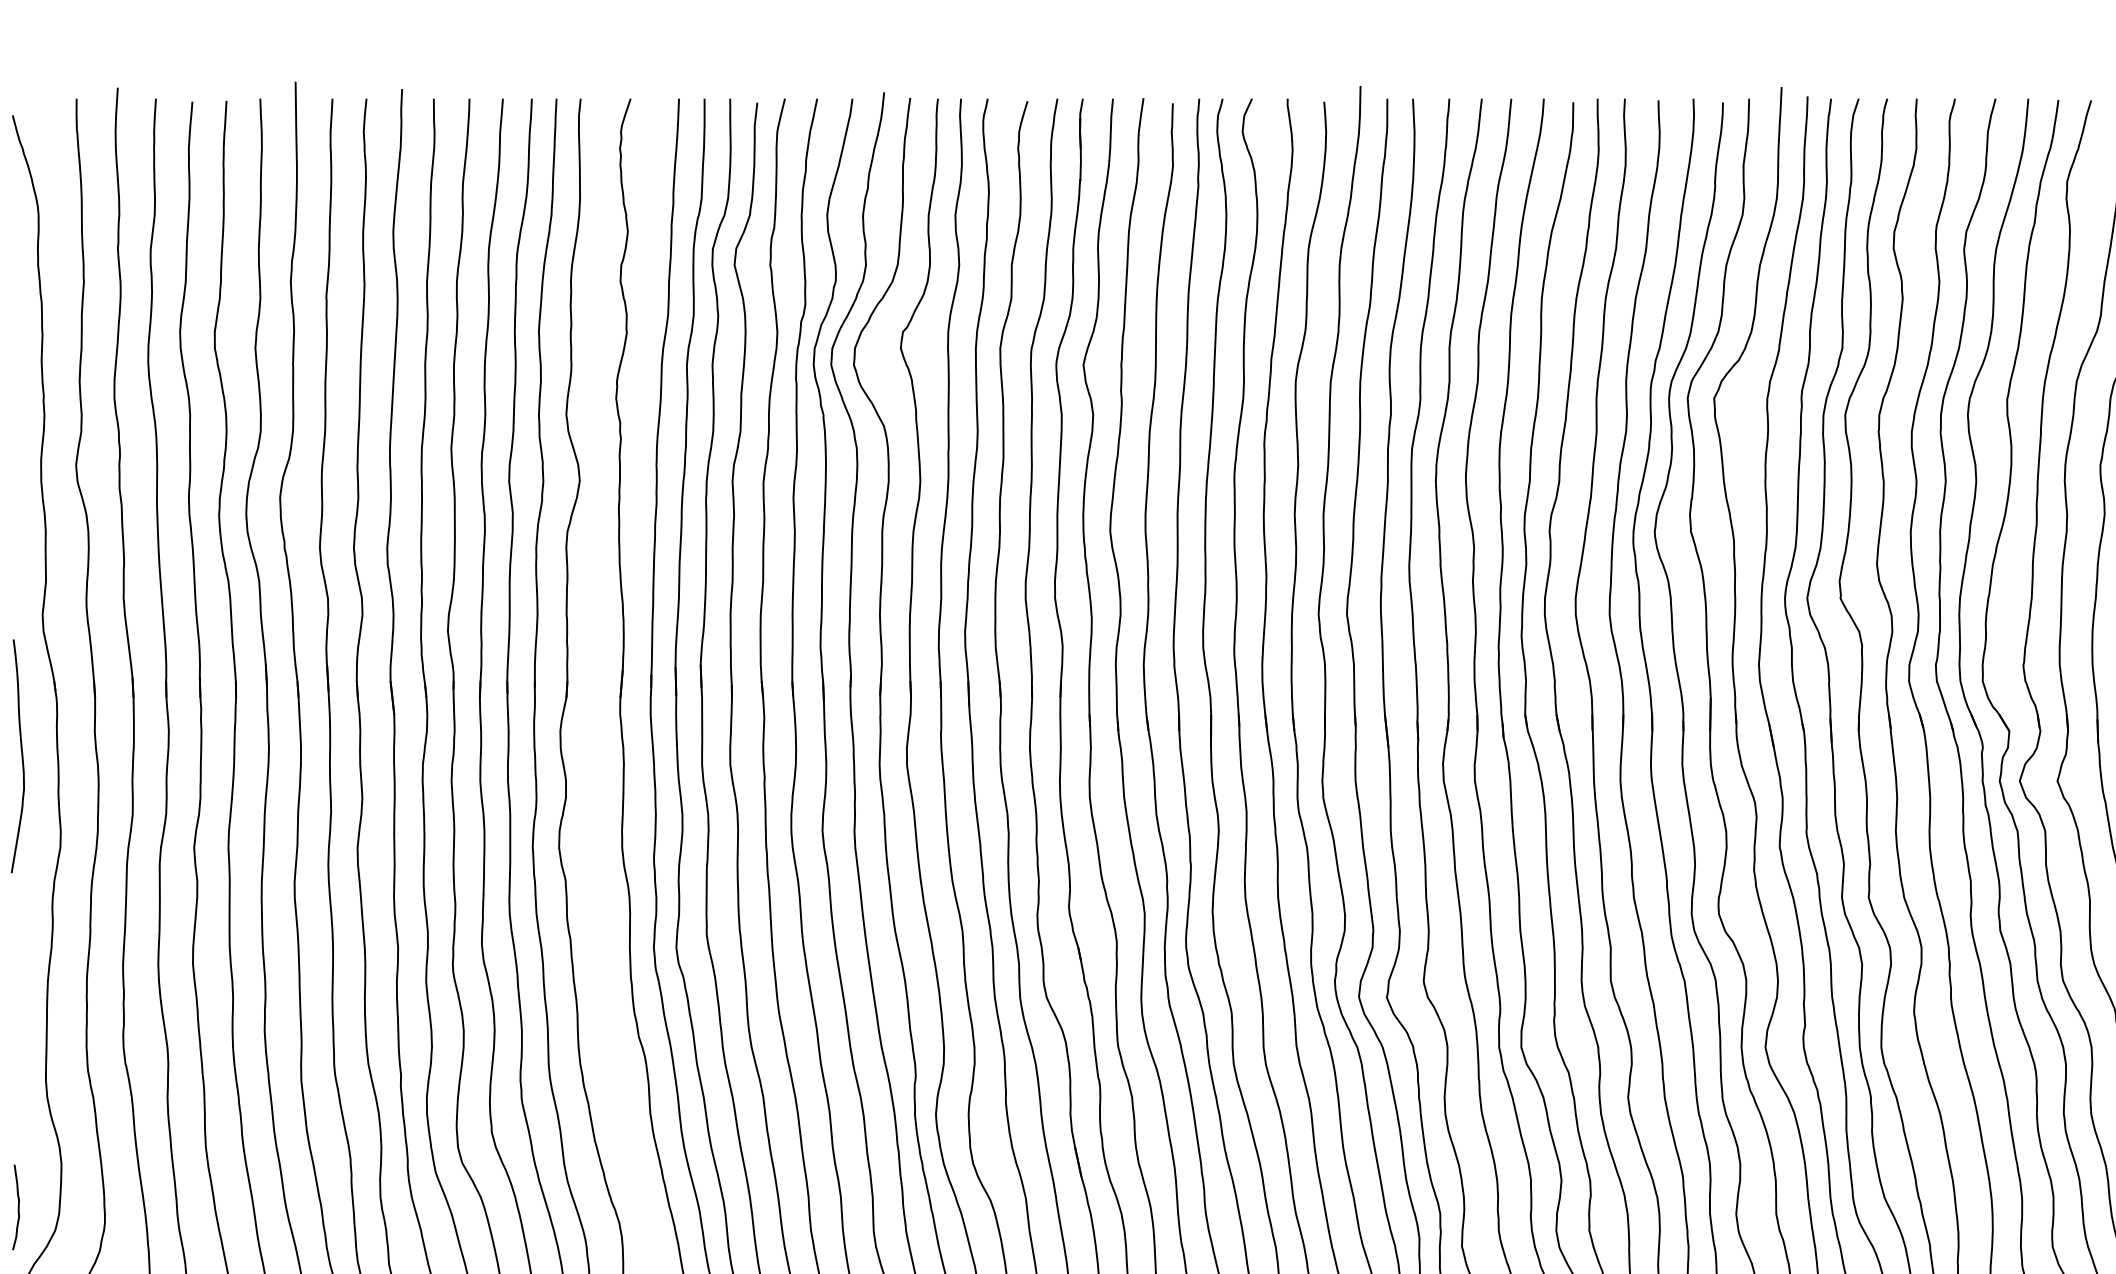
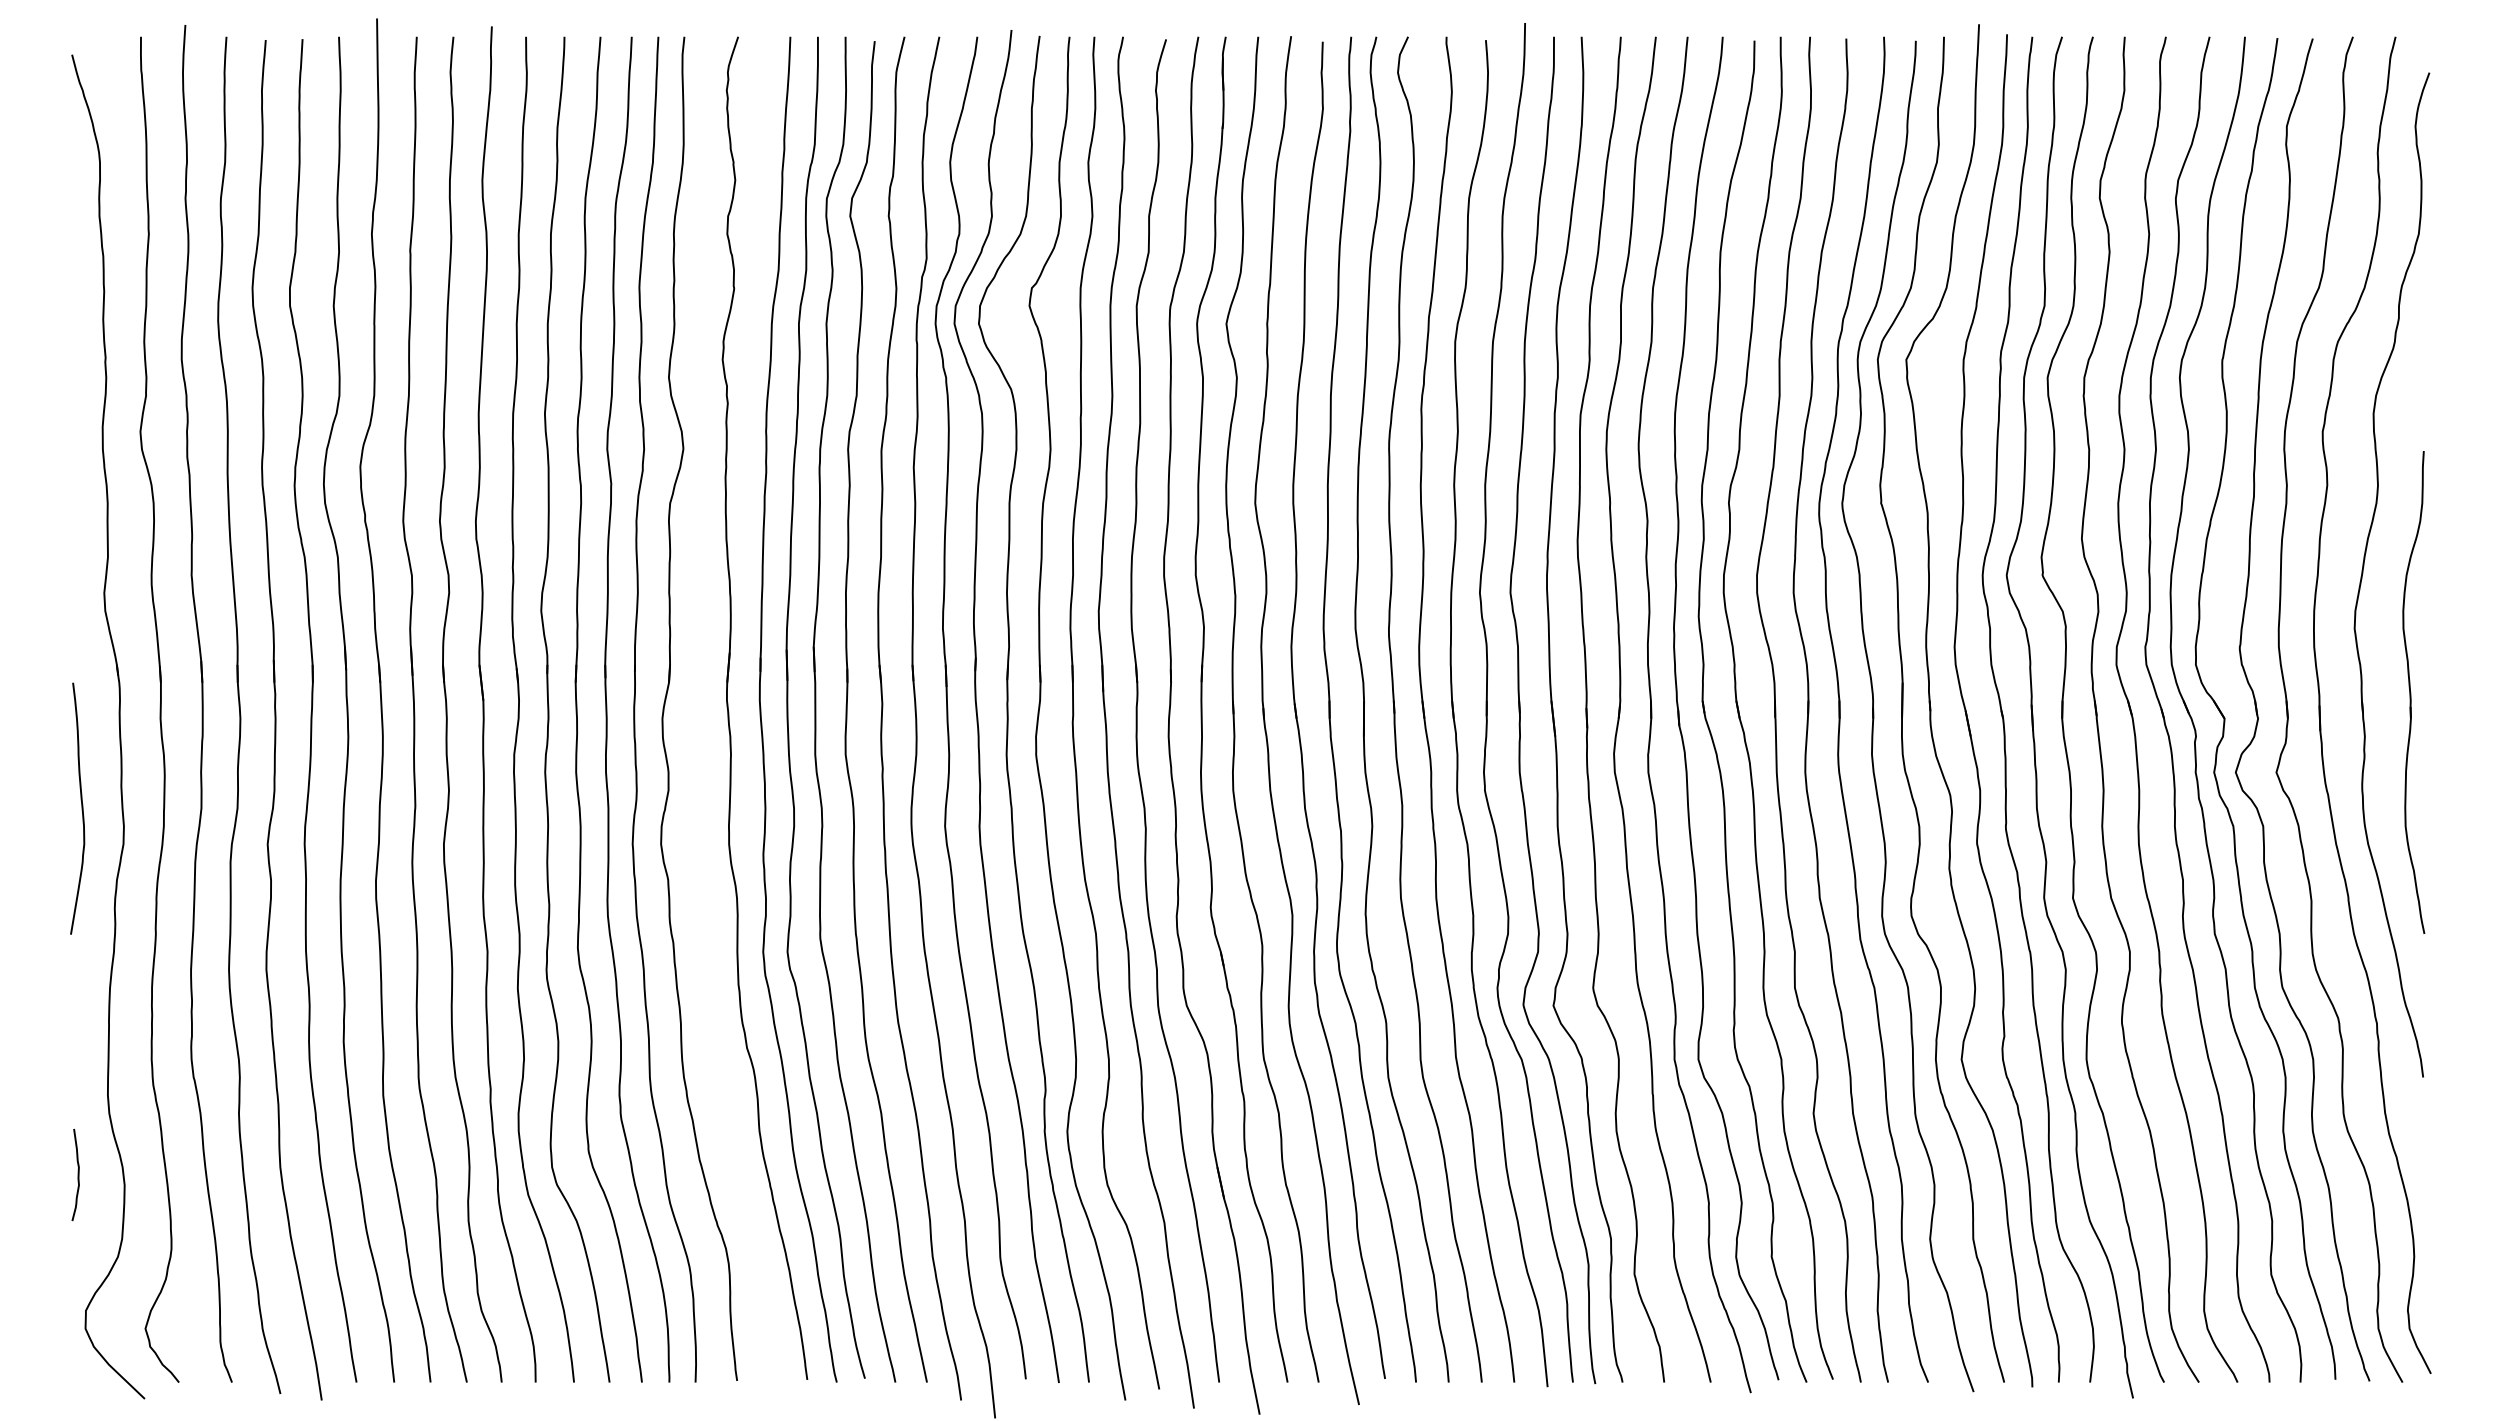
curve: (21, 756) -> (81, 808), moved
curve: (17, 1207) -> (77, 1175), moved

